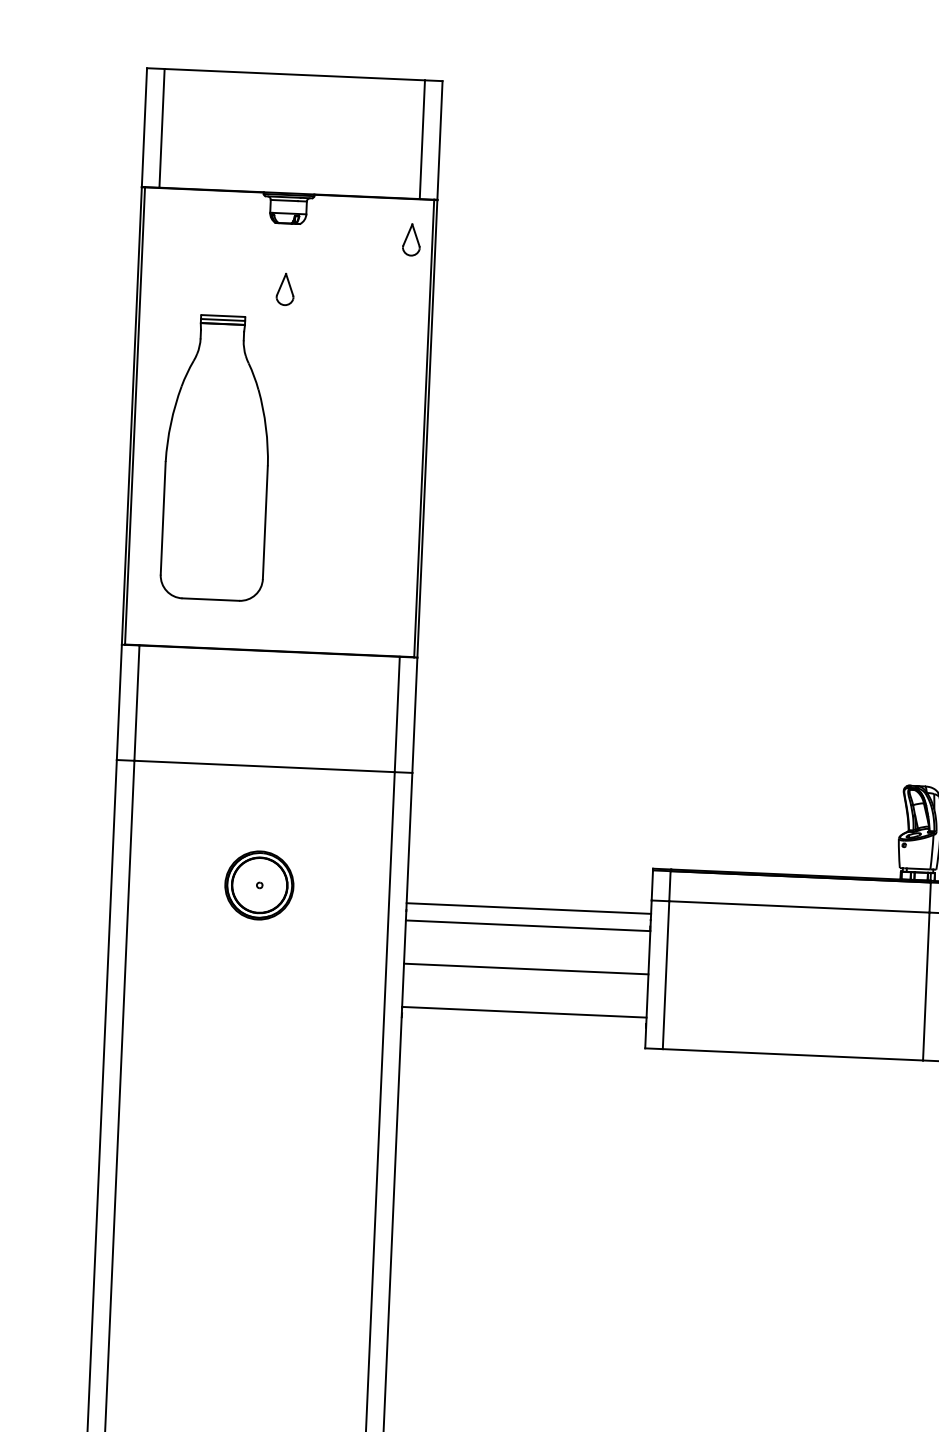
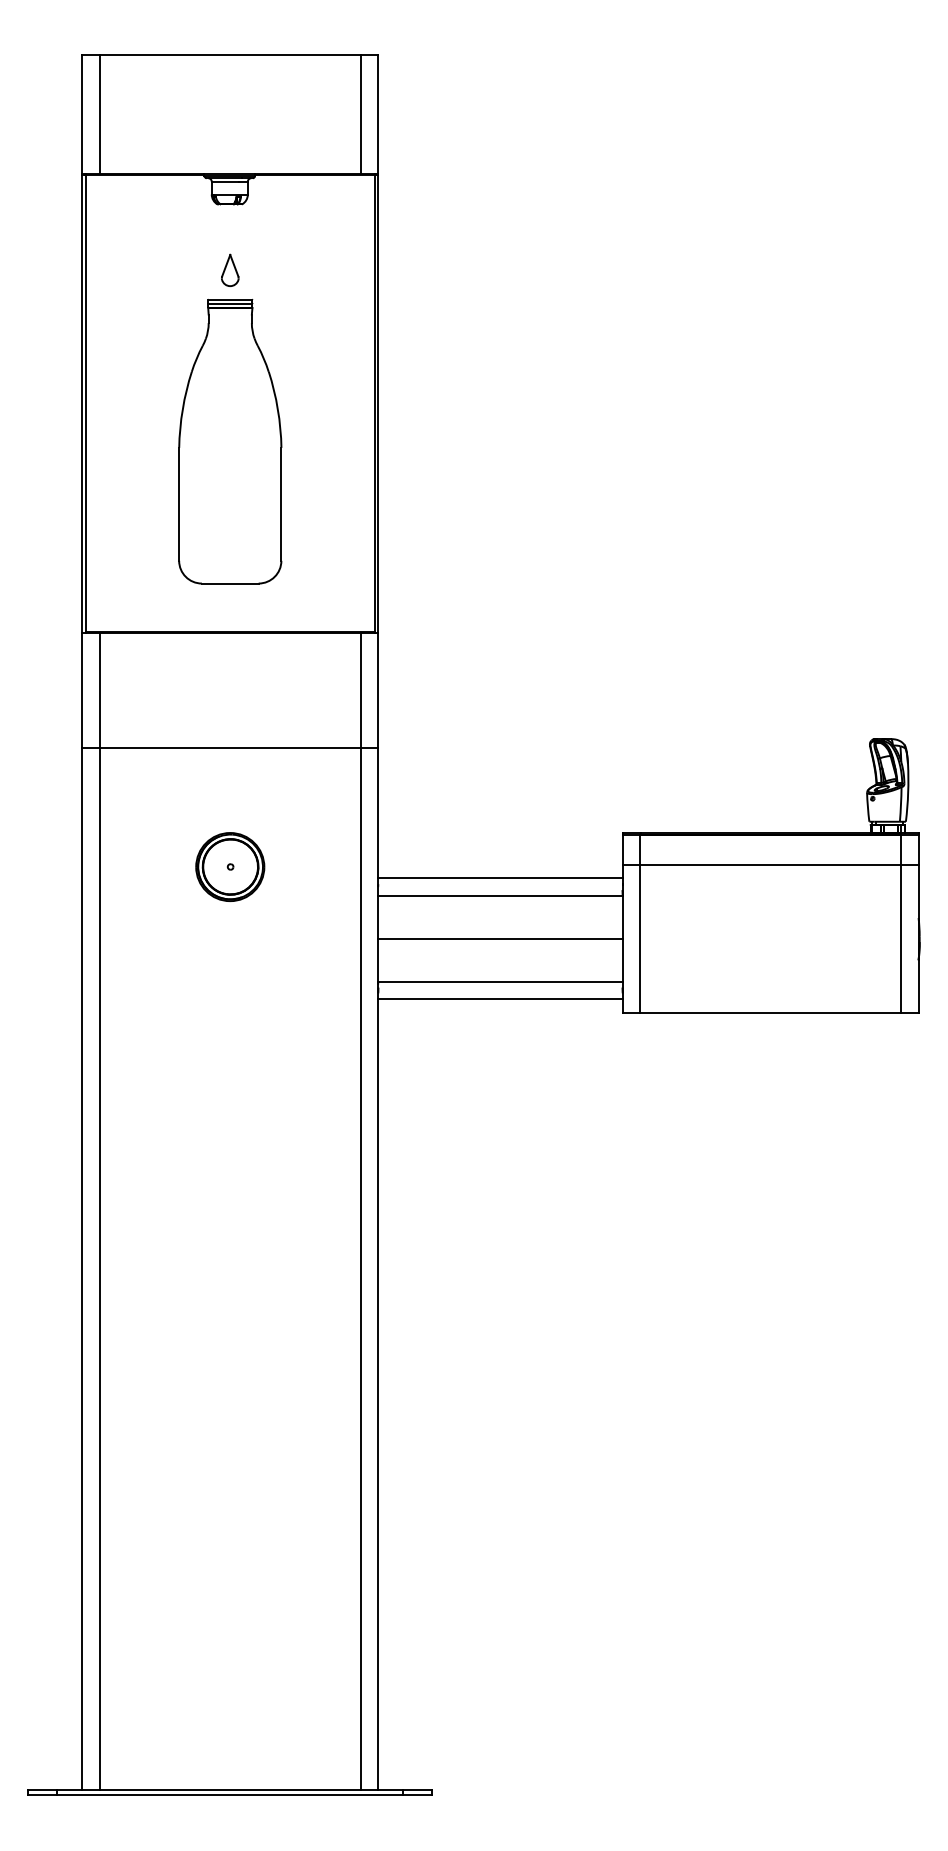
part: (411, 238) -> (354, 214), removed
part: (217, 457) -> (230, 441), moved
line: (523, 1029) -> (500, 999), added

